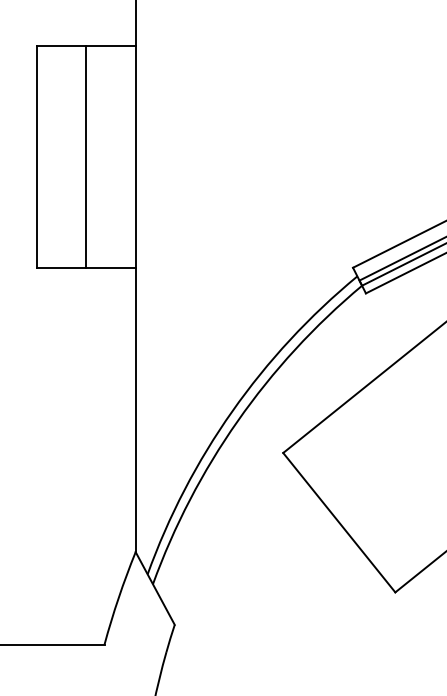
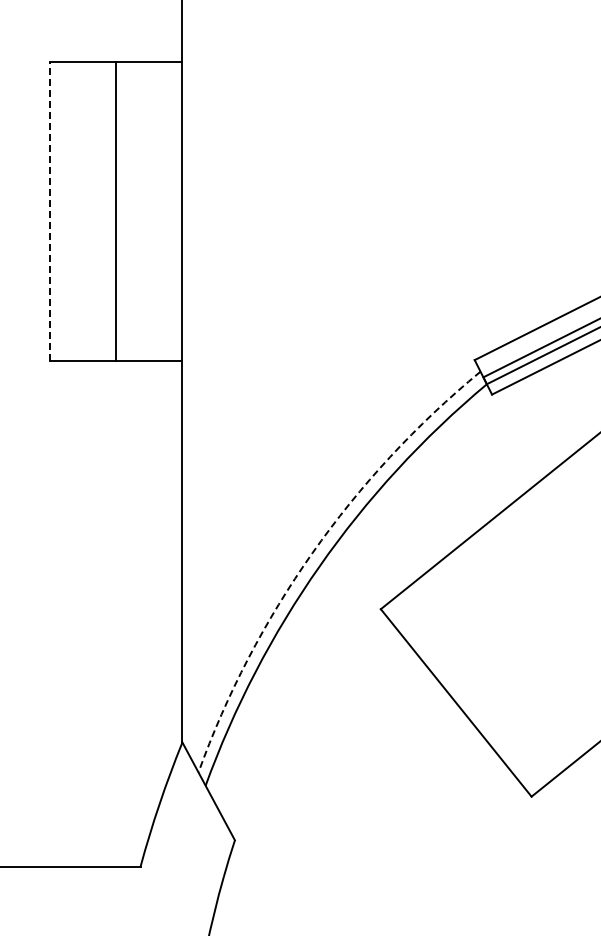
line: (36, 156) -> (49, 210), solid -> dashed
arc: (232, 411) -> (312, 553), solid -> dashed

